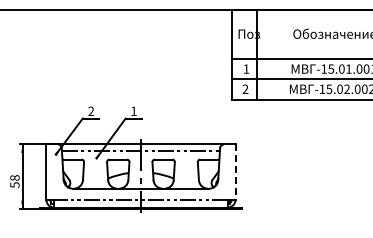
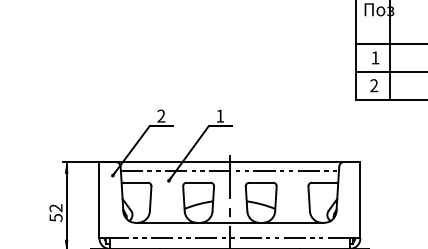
line: (235, 172) -> (360, 200), dashed -> solid
text: (14, 177) -> (55, 207), 58 -> 52

